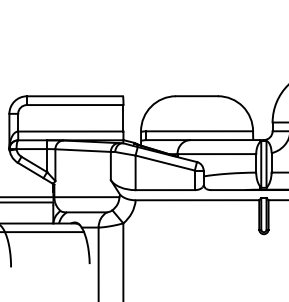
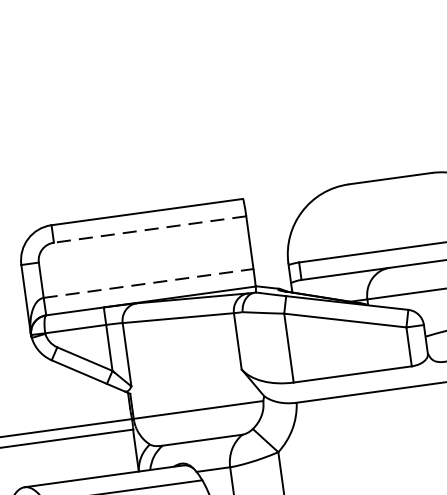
line: (74, 105) -> (148, 230), solid -> dashed
line: (70, 131) -> (147, 283), solid -> dashed

